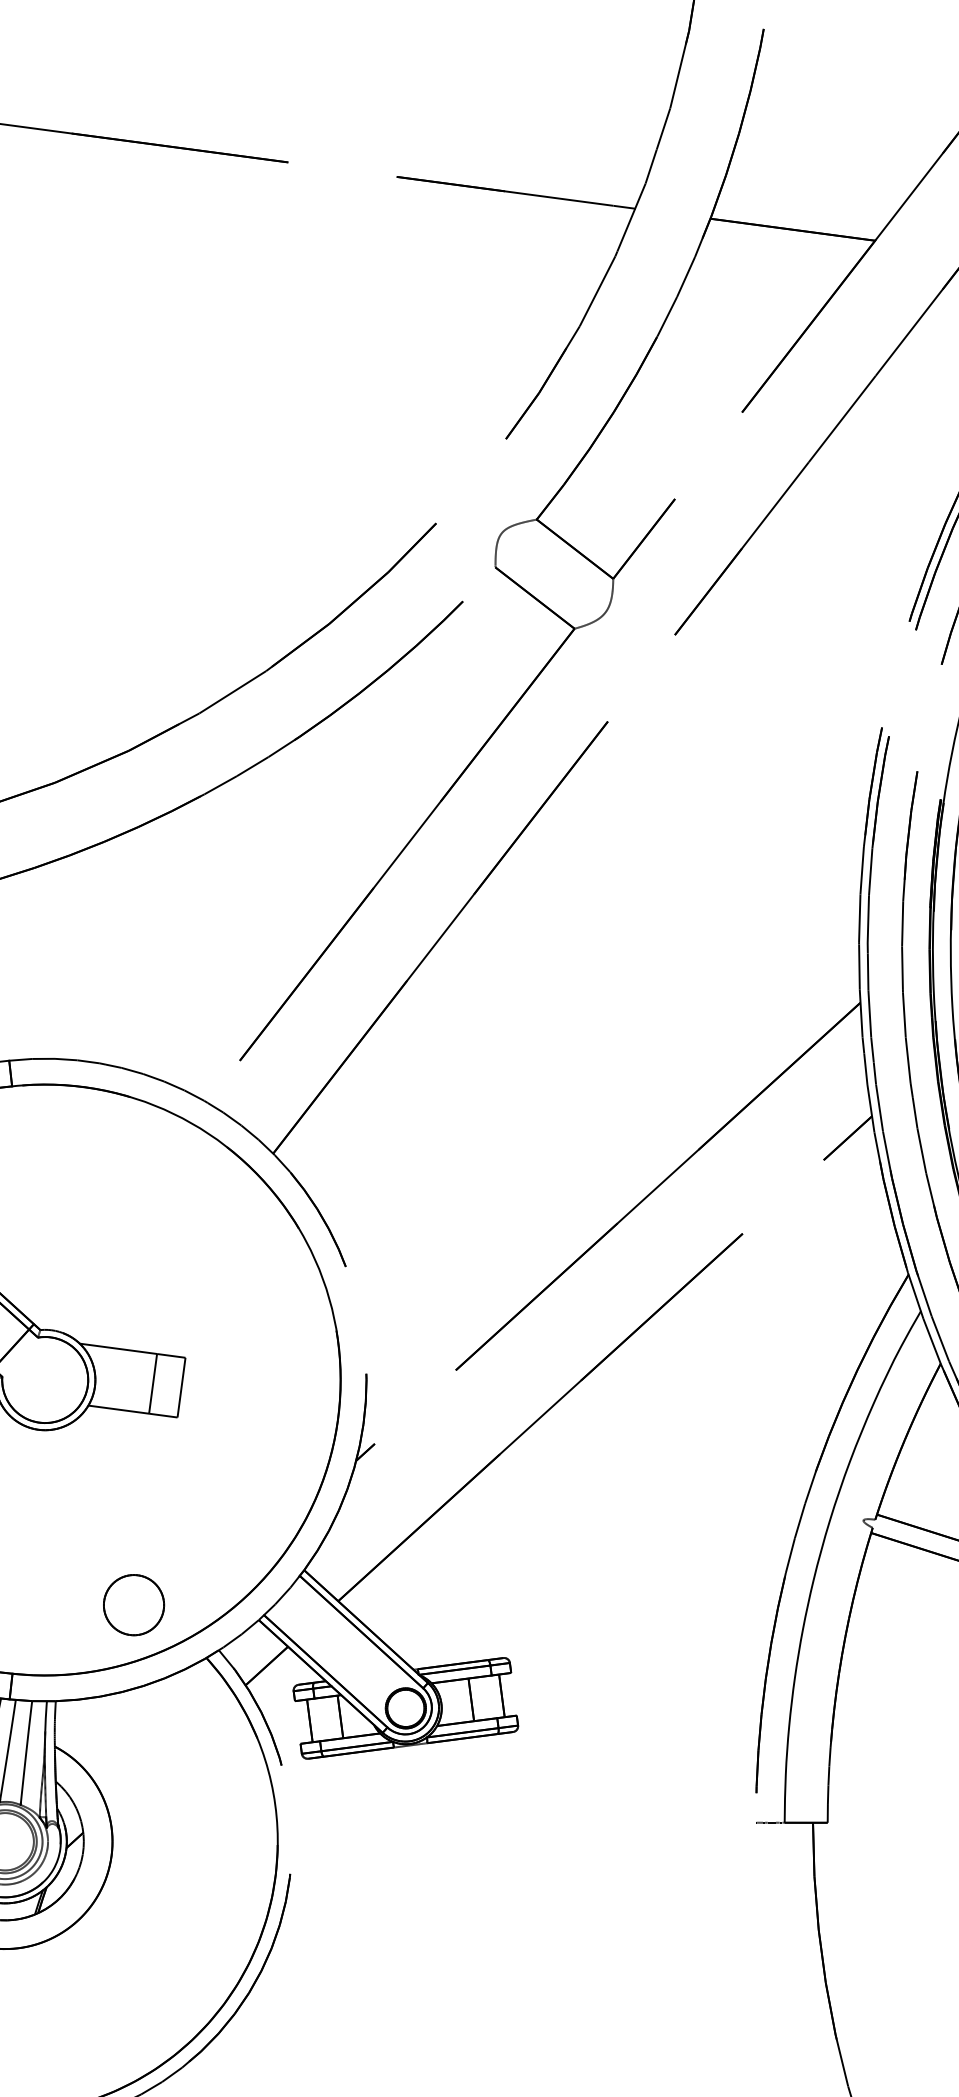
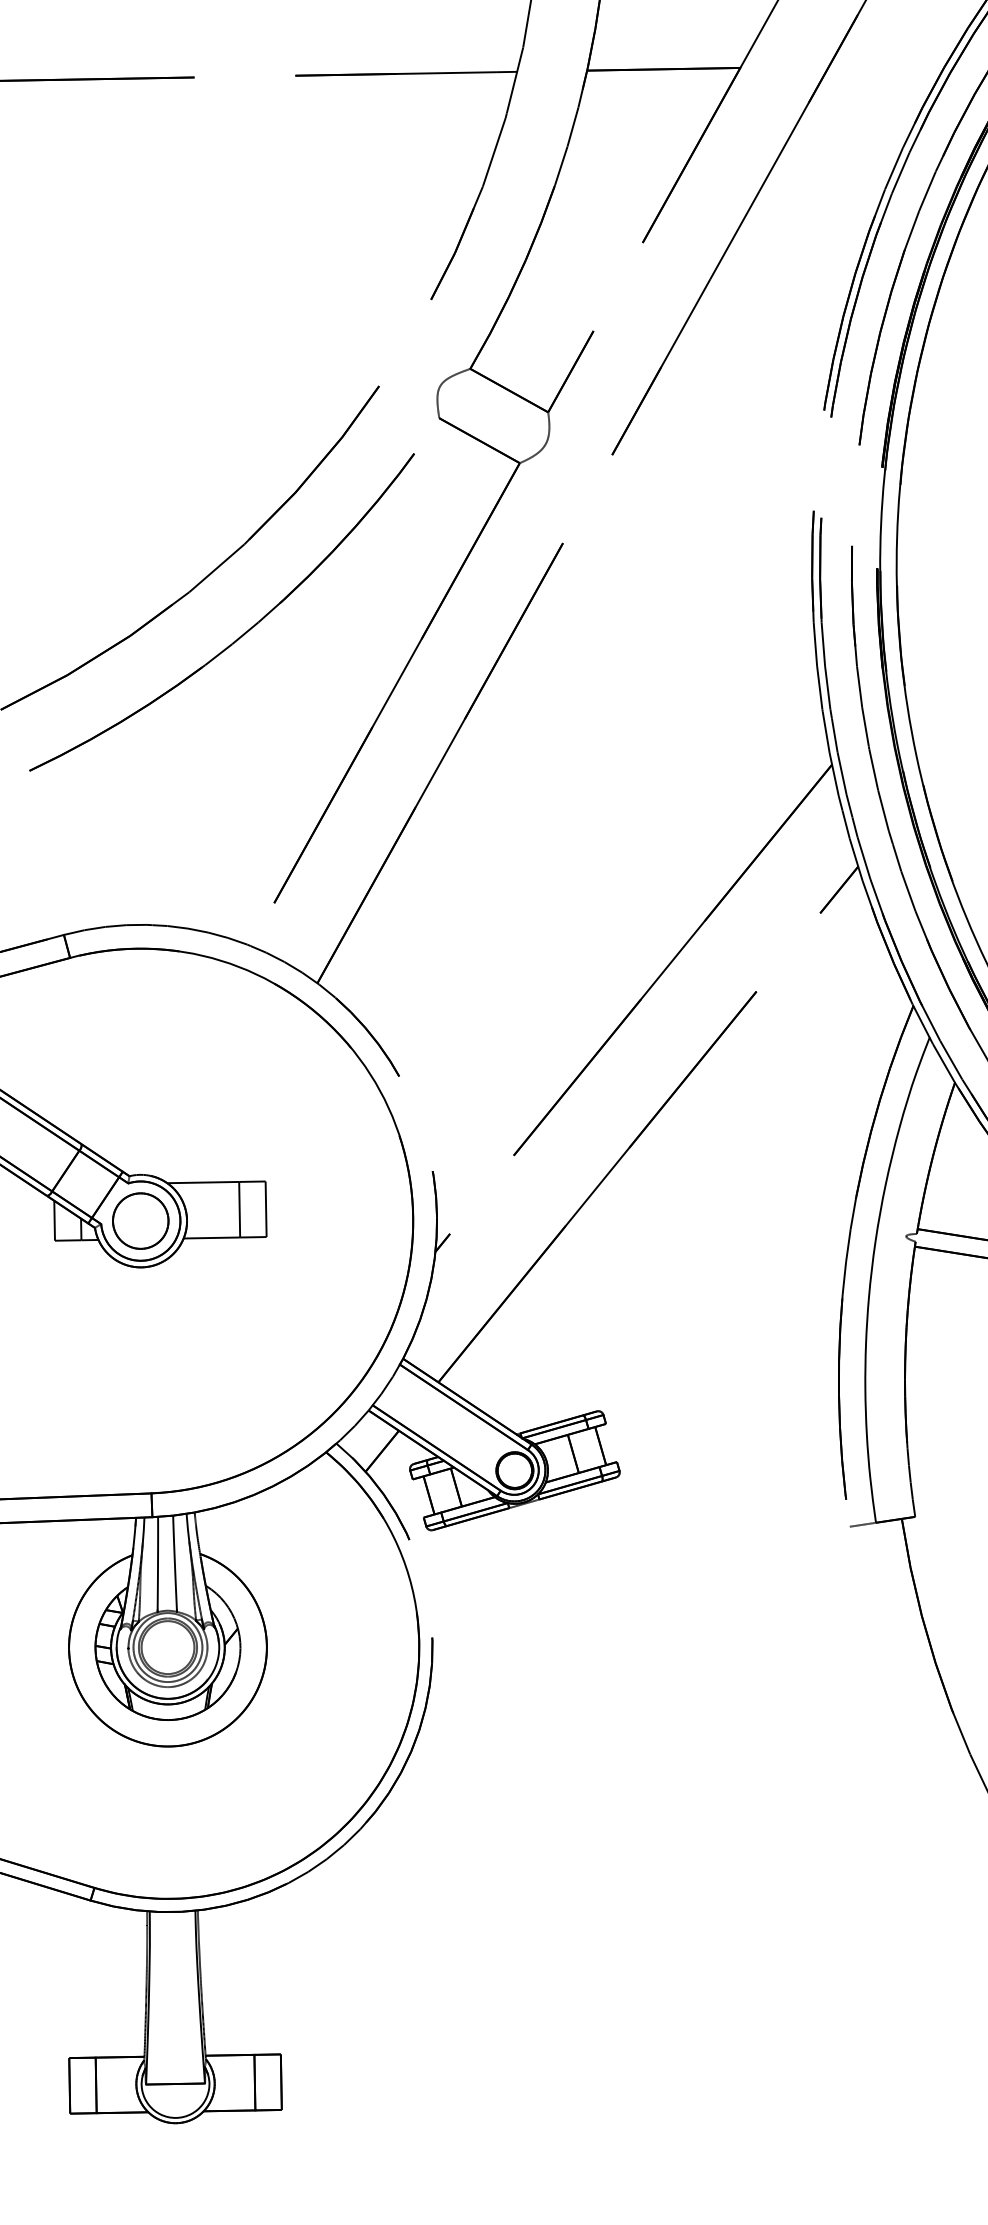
circle: (133, 1604) -> (140, 1220), moved

